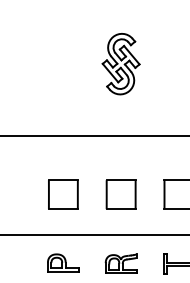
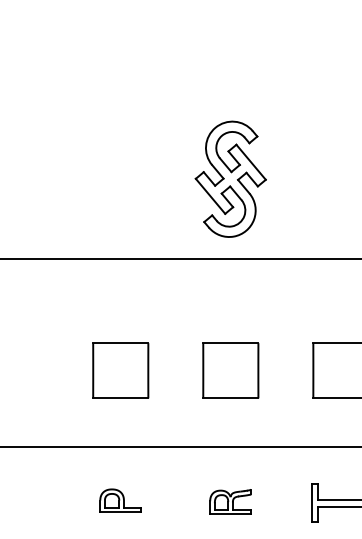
part: (120, 64) -> (229, 179), moved
part: (63, 262) -> (121, 499), size x0.7
part: (120, 263) -> (229, 501), size x0.7

